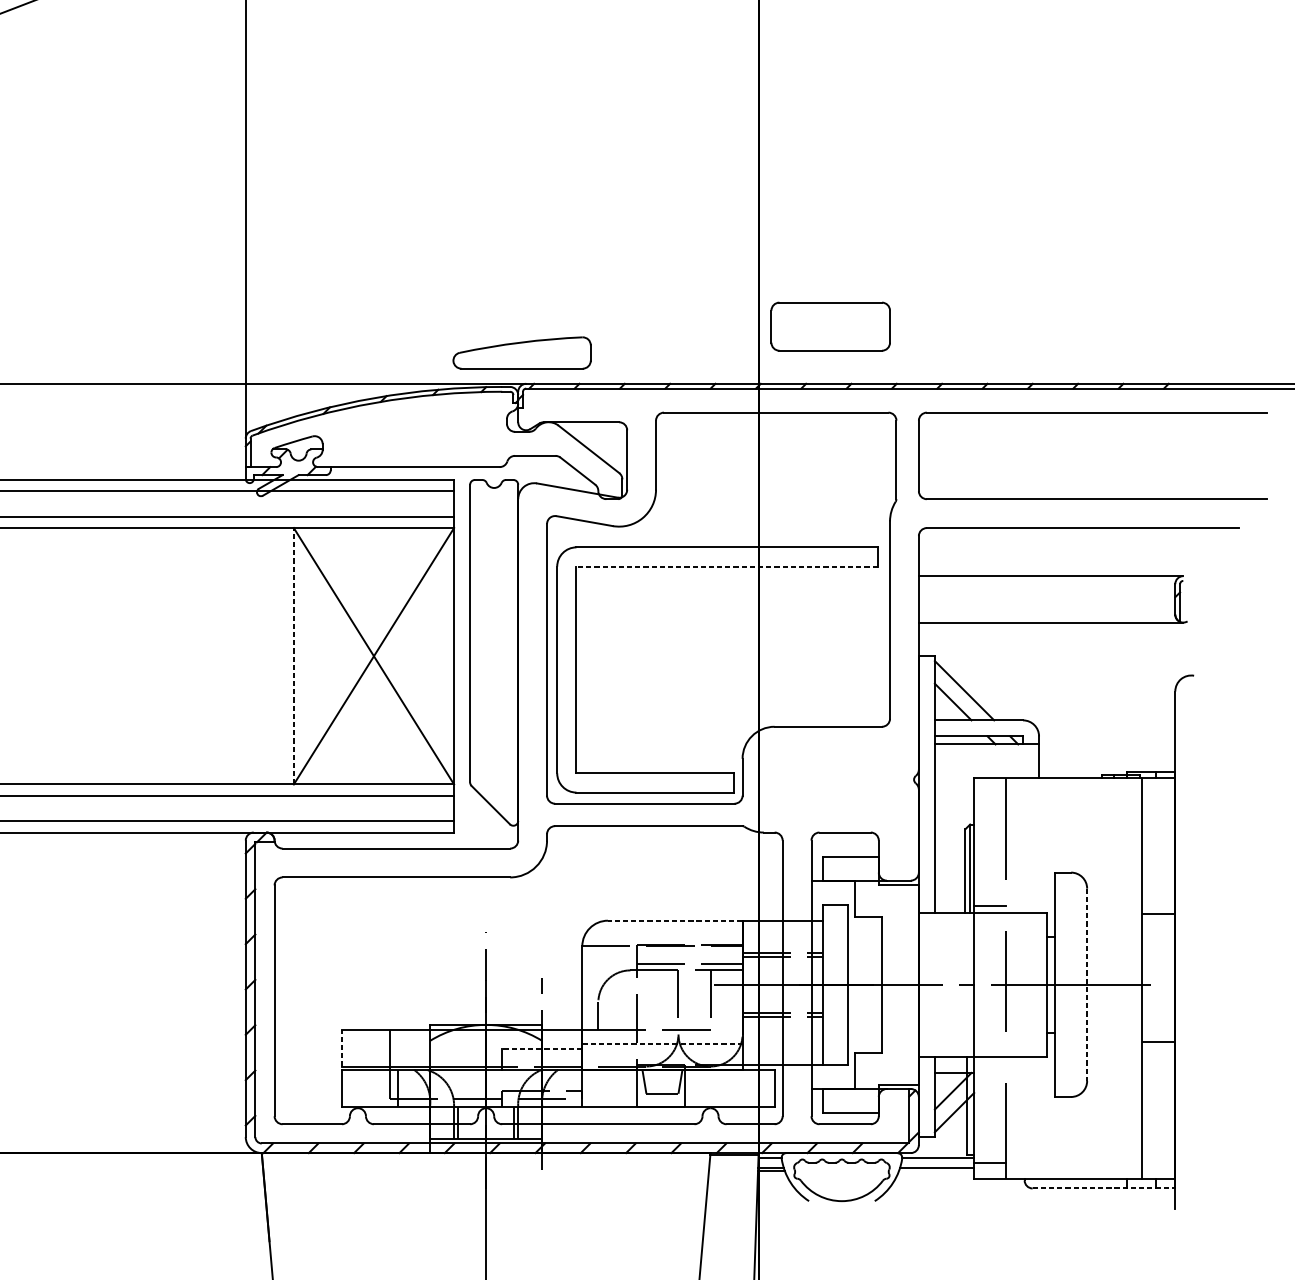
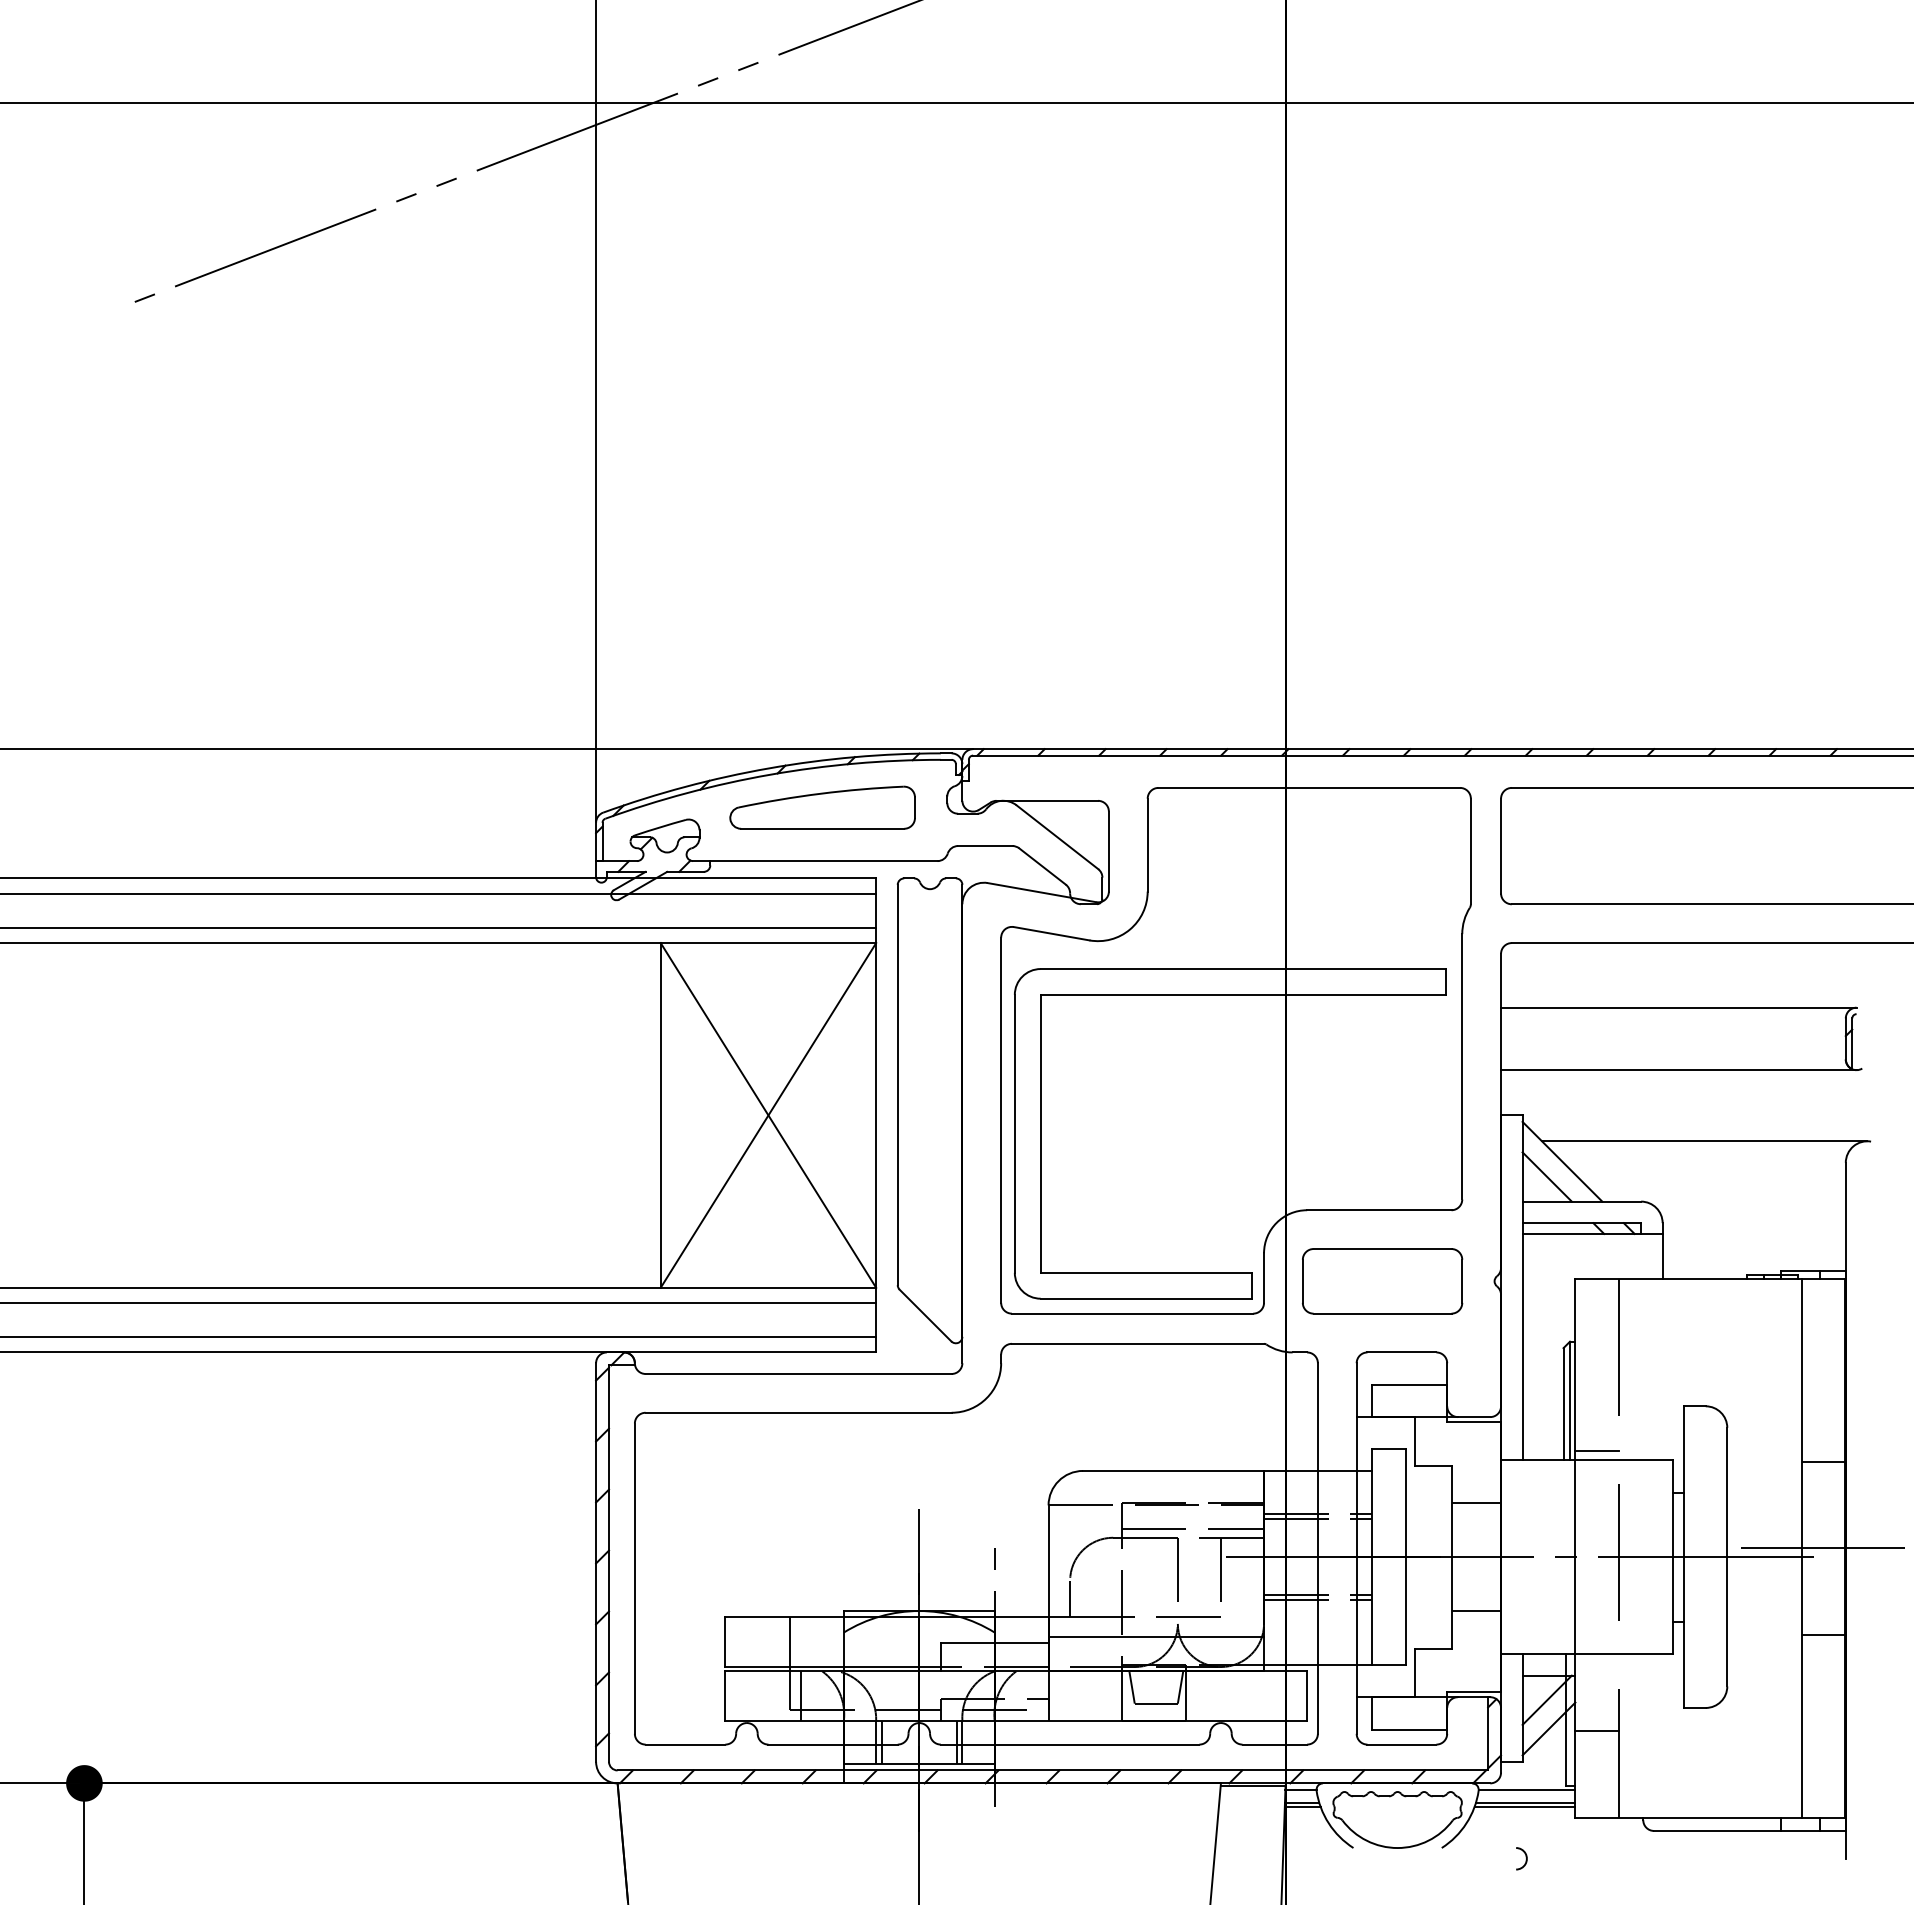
part: (830, 326) -> (1382, 1281), moved
part: (522, 352) -> (822, 807), moved
line: (727, 566) -> (1243, 994), dashed -> solid
line: (293, 655) -> (660, 1114), dashed -> solid
line: (1070, 675) -> (1704, 1141), added
line: (675, 920) -> (1173, 1470), dashed -> solid
line: (900, 944) -> (1476, 1503), added
line: (1157, 978) -> (1822, 1548), added
line: (1087, 985) -> (1727, 1557), dashed -> solid
line: (900, 1025) -> (1476, 1611), added
line: (662, 1043) -> (1156, 1636), dashed -> solid
line: (342, 1048) -> (725, 1642), dashed -> solid
line: (542, 1049) -> (994, 1643), dashed -> solid
line: (989, 1162) -> (1596, 1731), moved
line: (936, 1171) -> (1524, 1807), added
line: (1103, 1188) -> (1749, 1830), dashed -> solid
arc: (937, 1208) -> (1525, 1857), added

